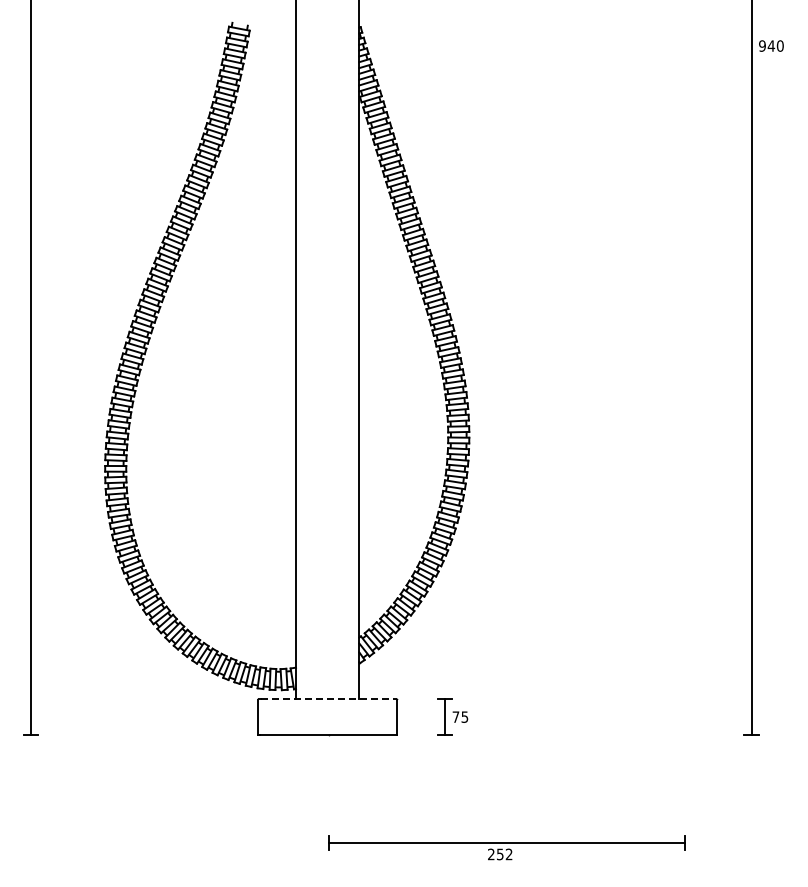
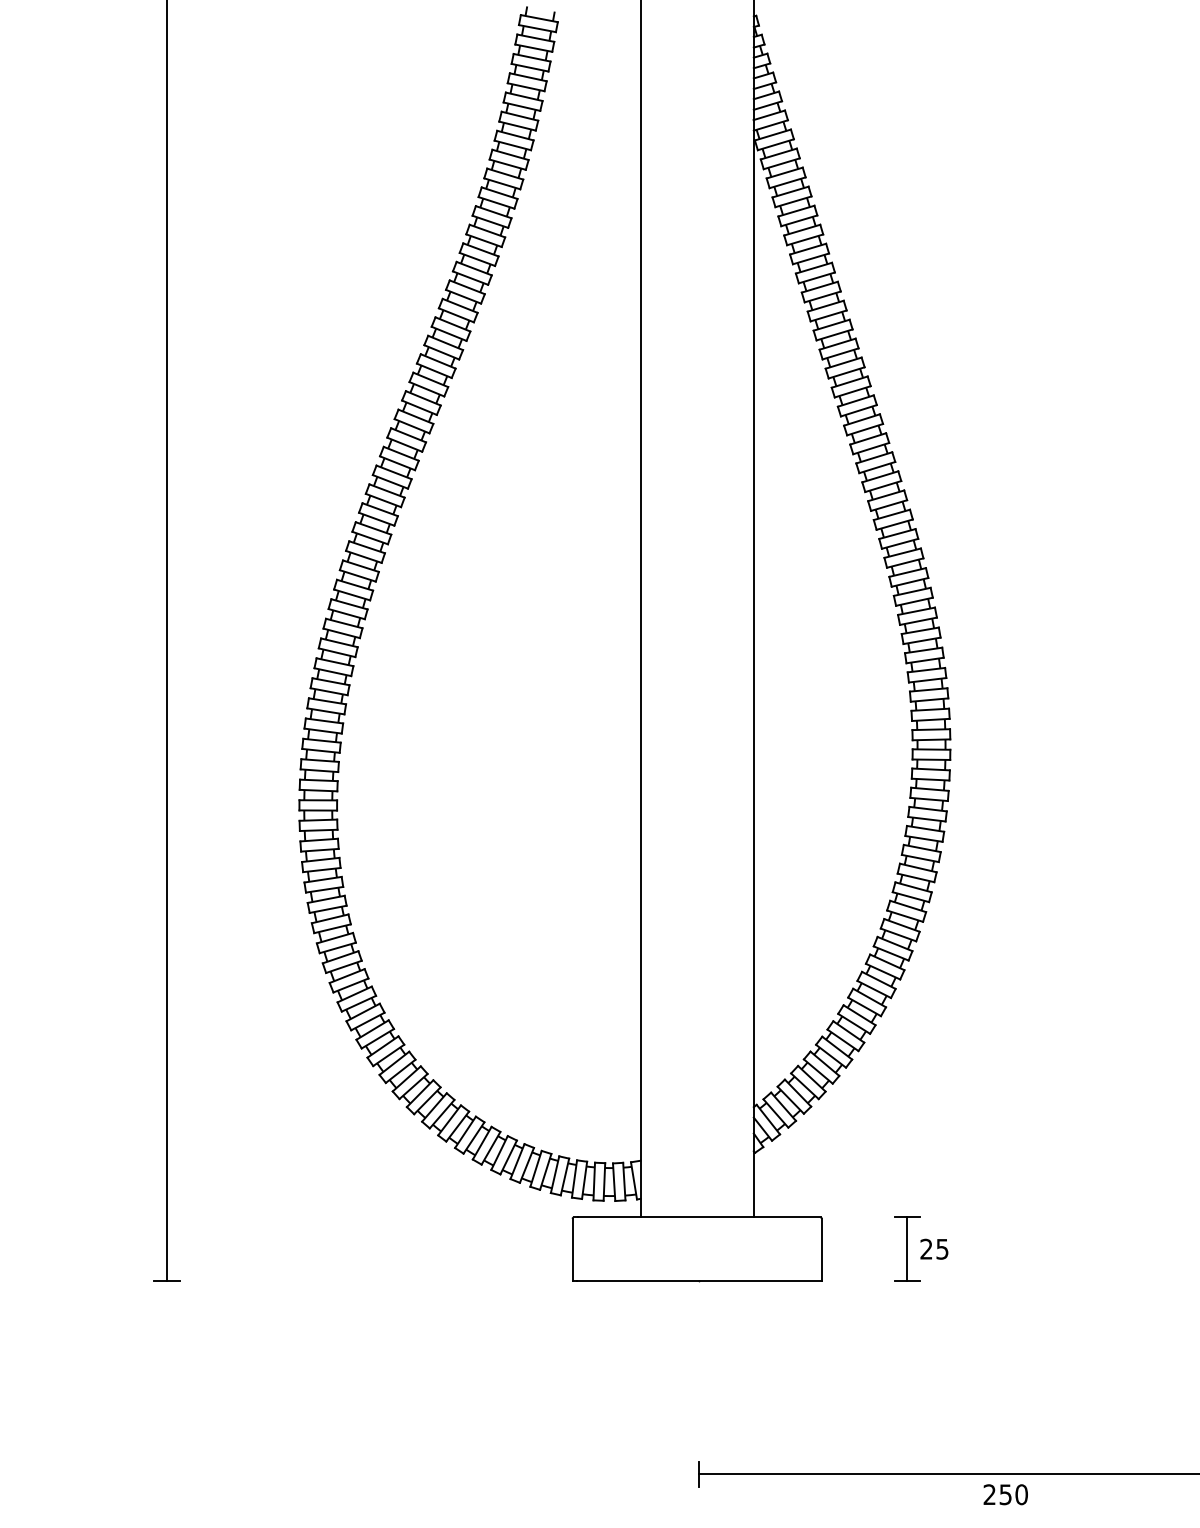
line: (328, 699) -> (698, 1217), dashed -> solid
text: (455, 716) -> (925, 1248), 75 -> 25
text: (508, 854) -> (1020, 1494), 252 -> 250

